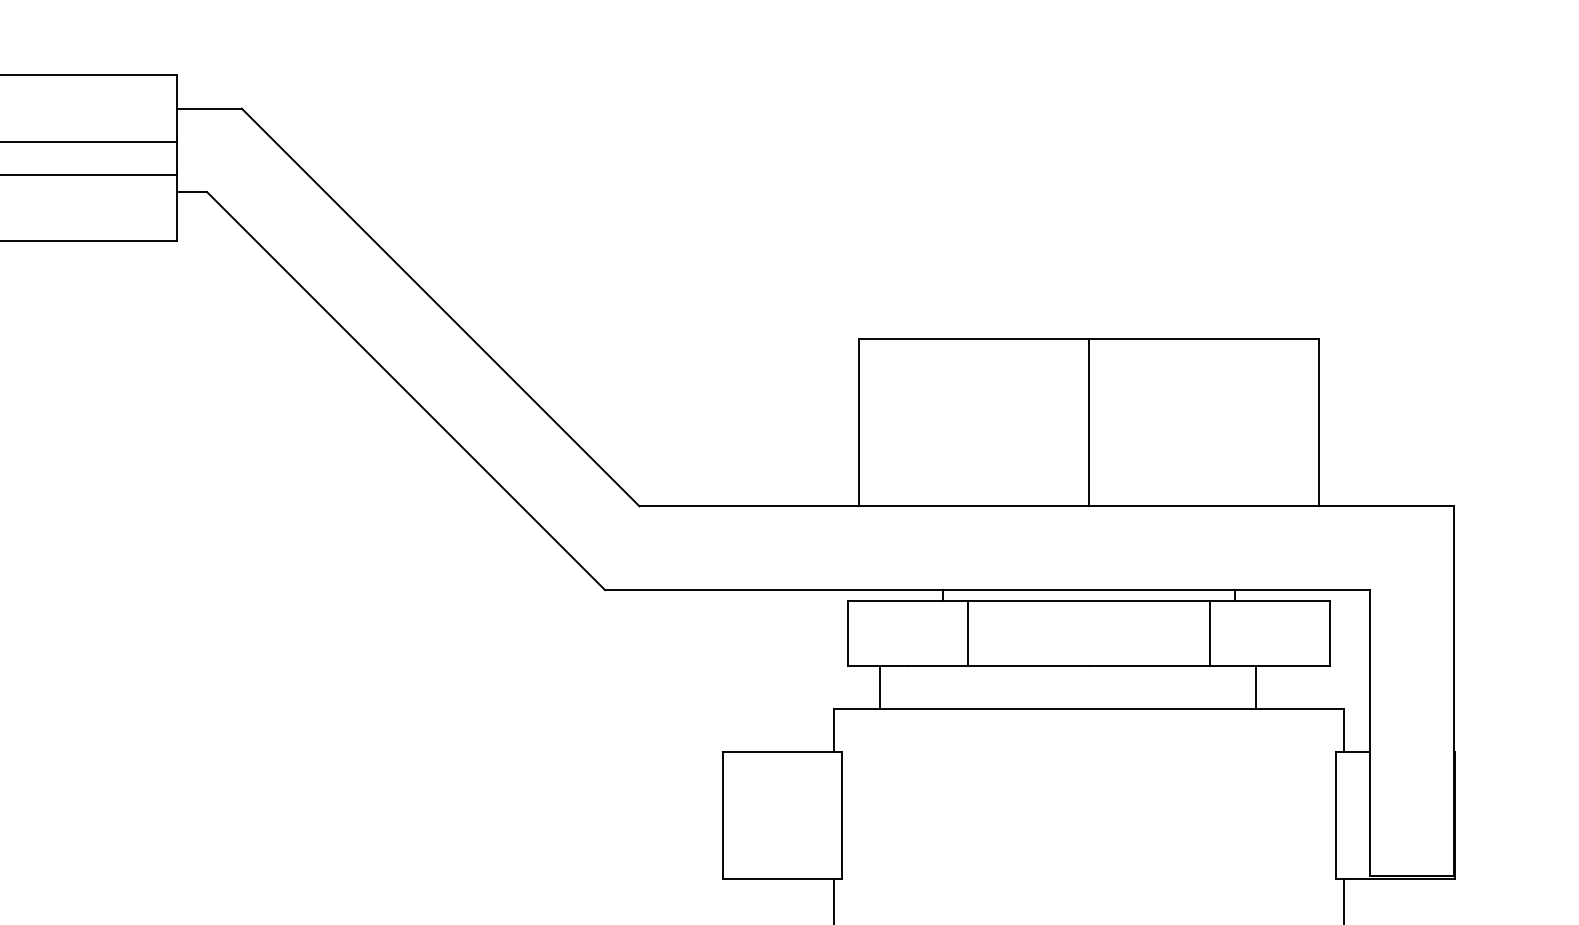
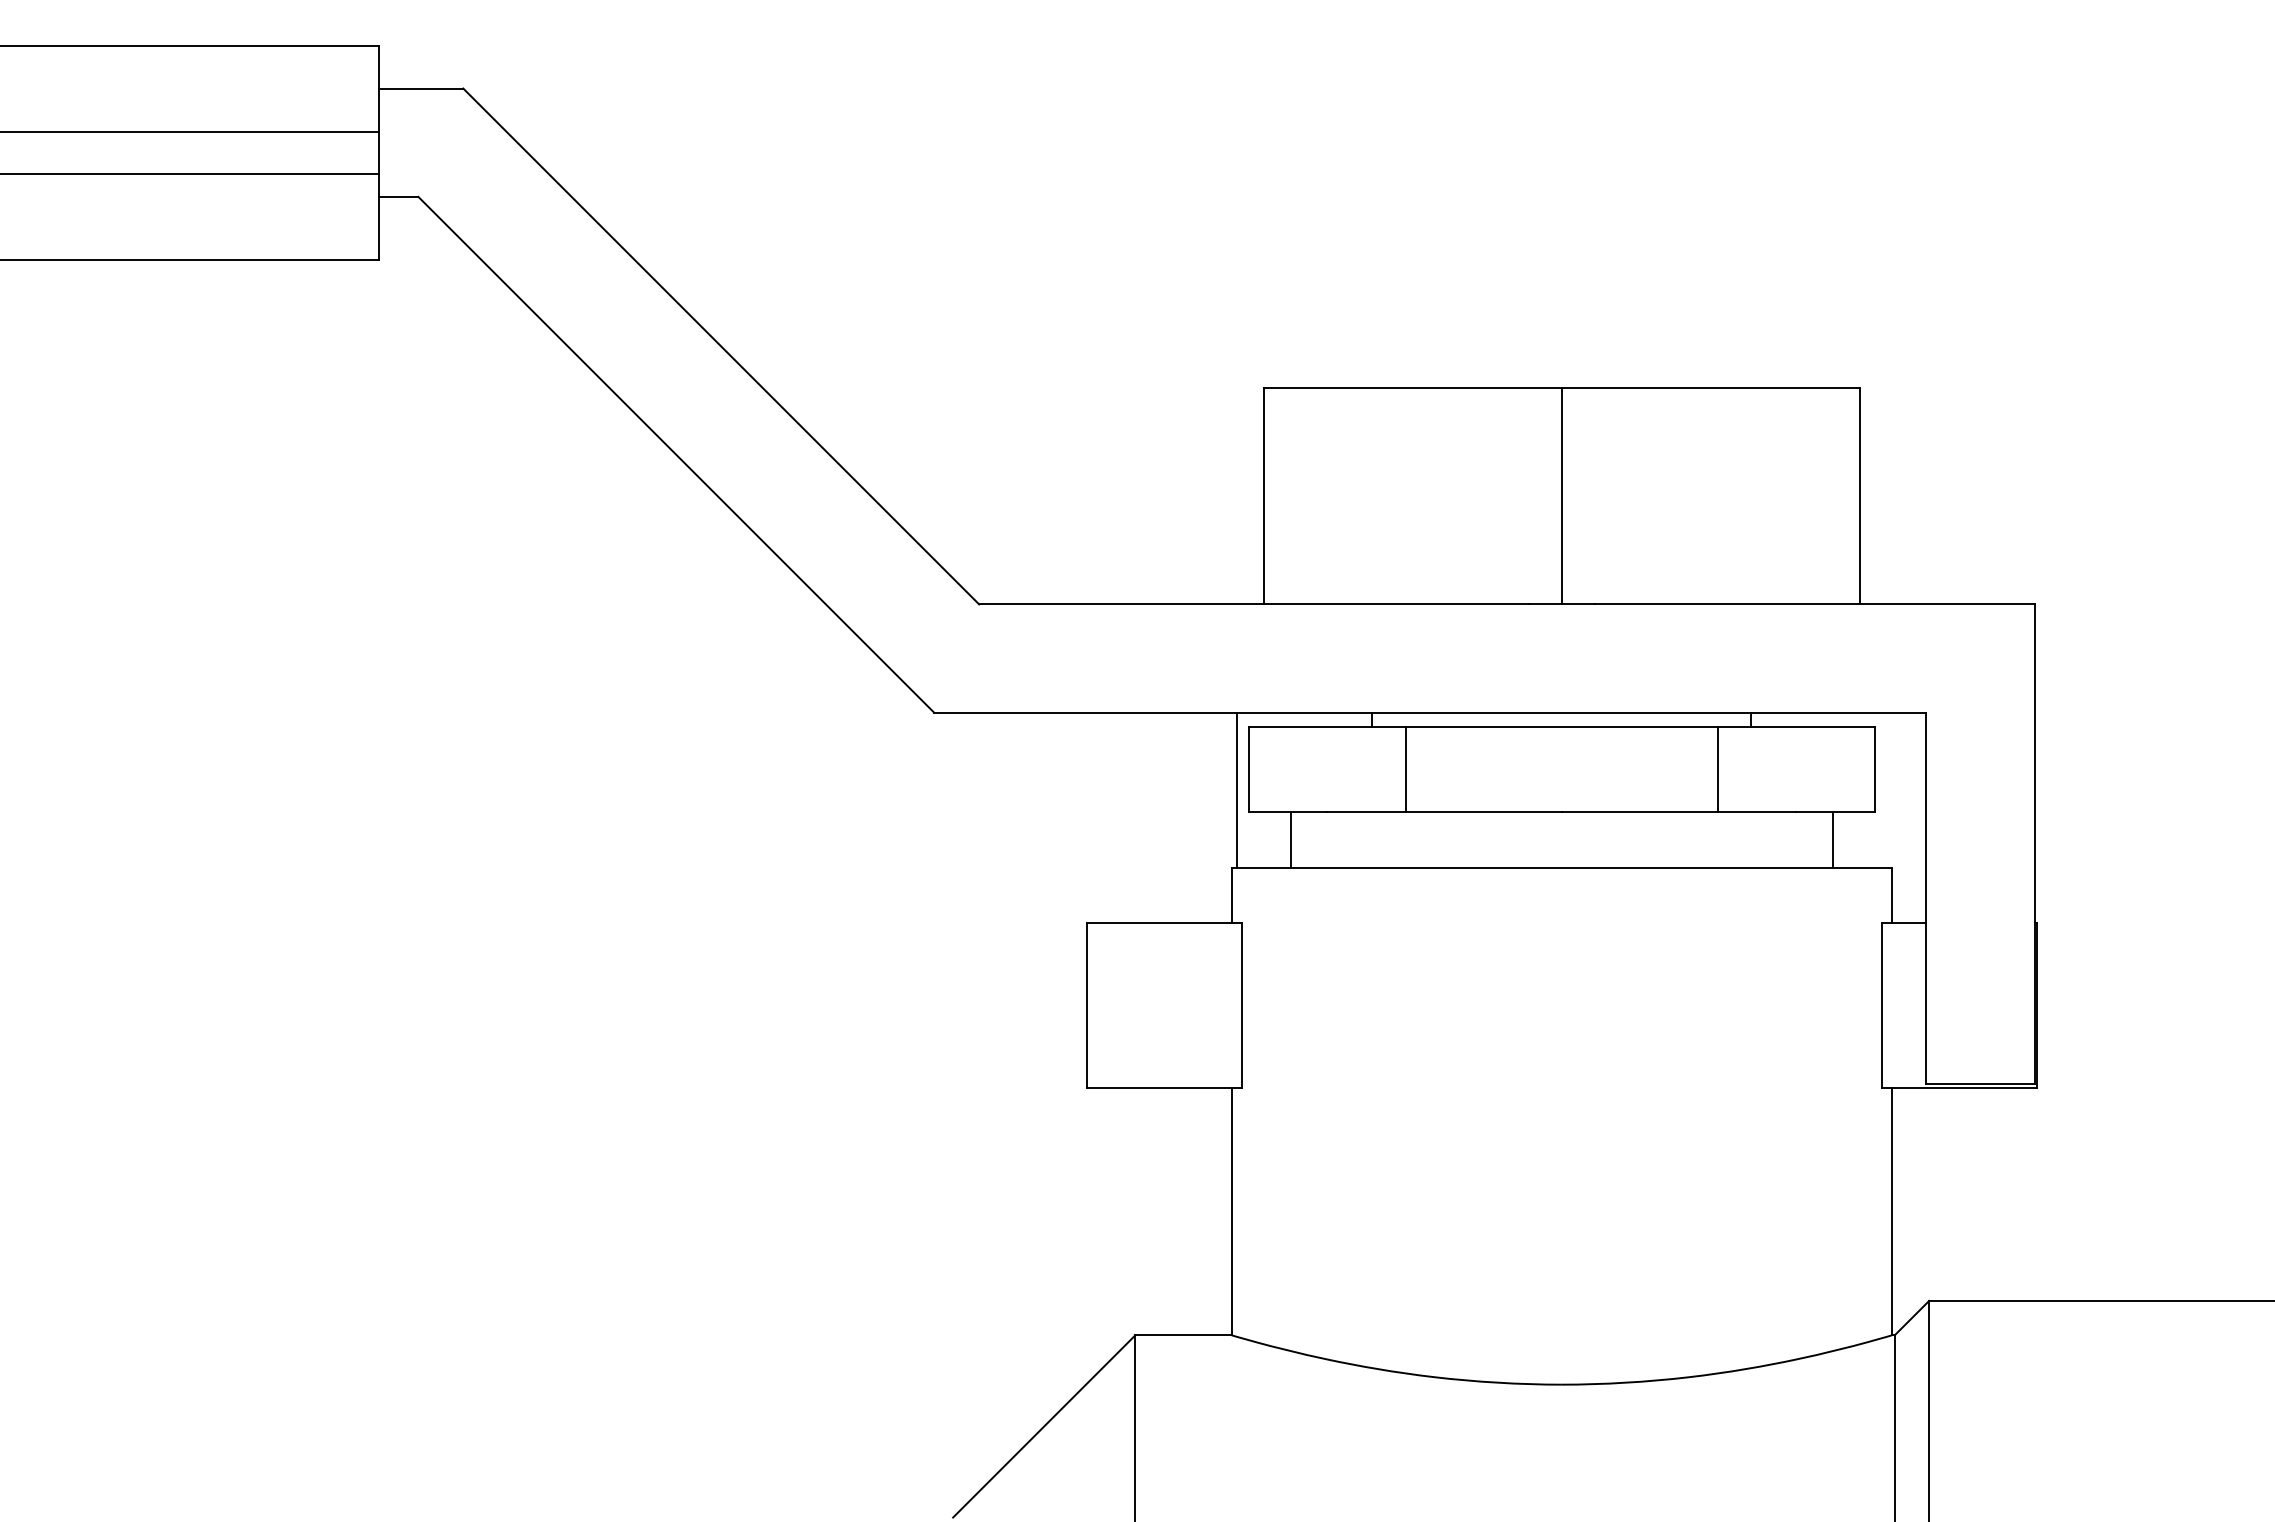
line: (838, 649) -> (1237, 789), added
line: (1255, 687) -> (1832, 839), moved

